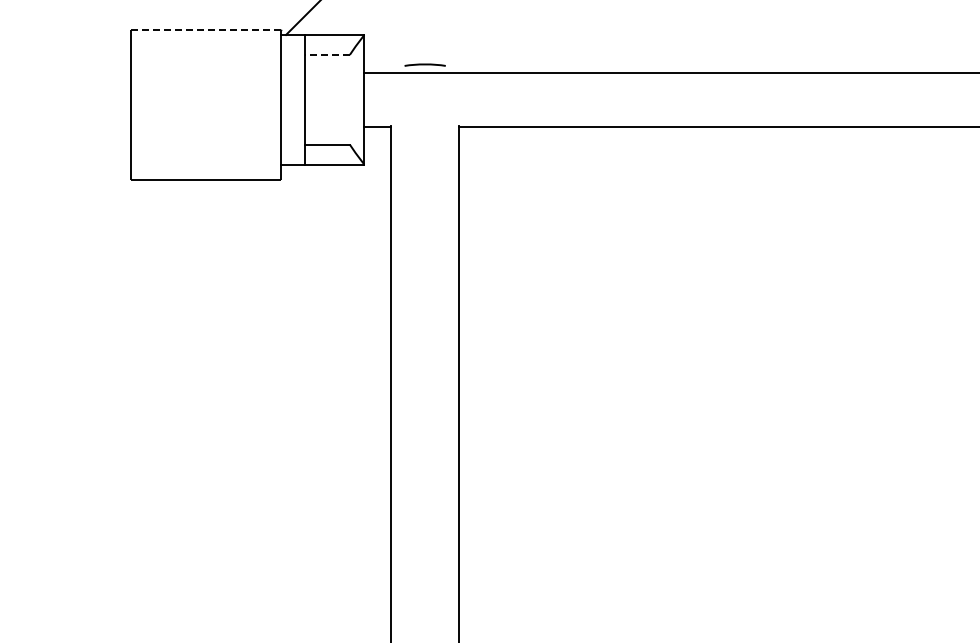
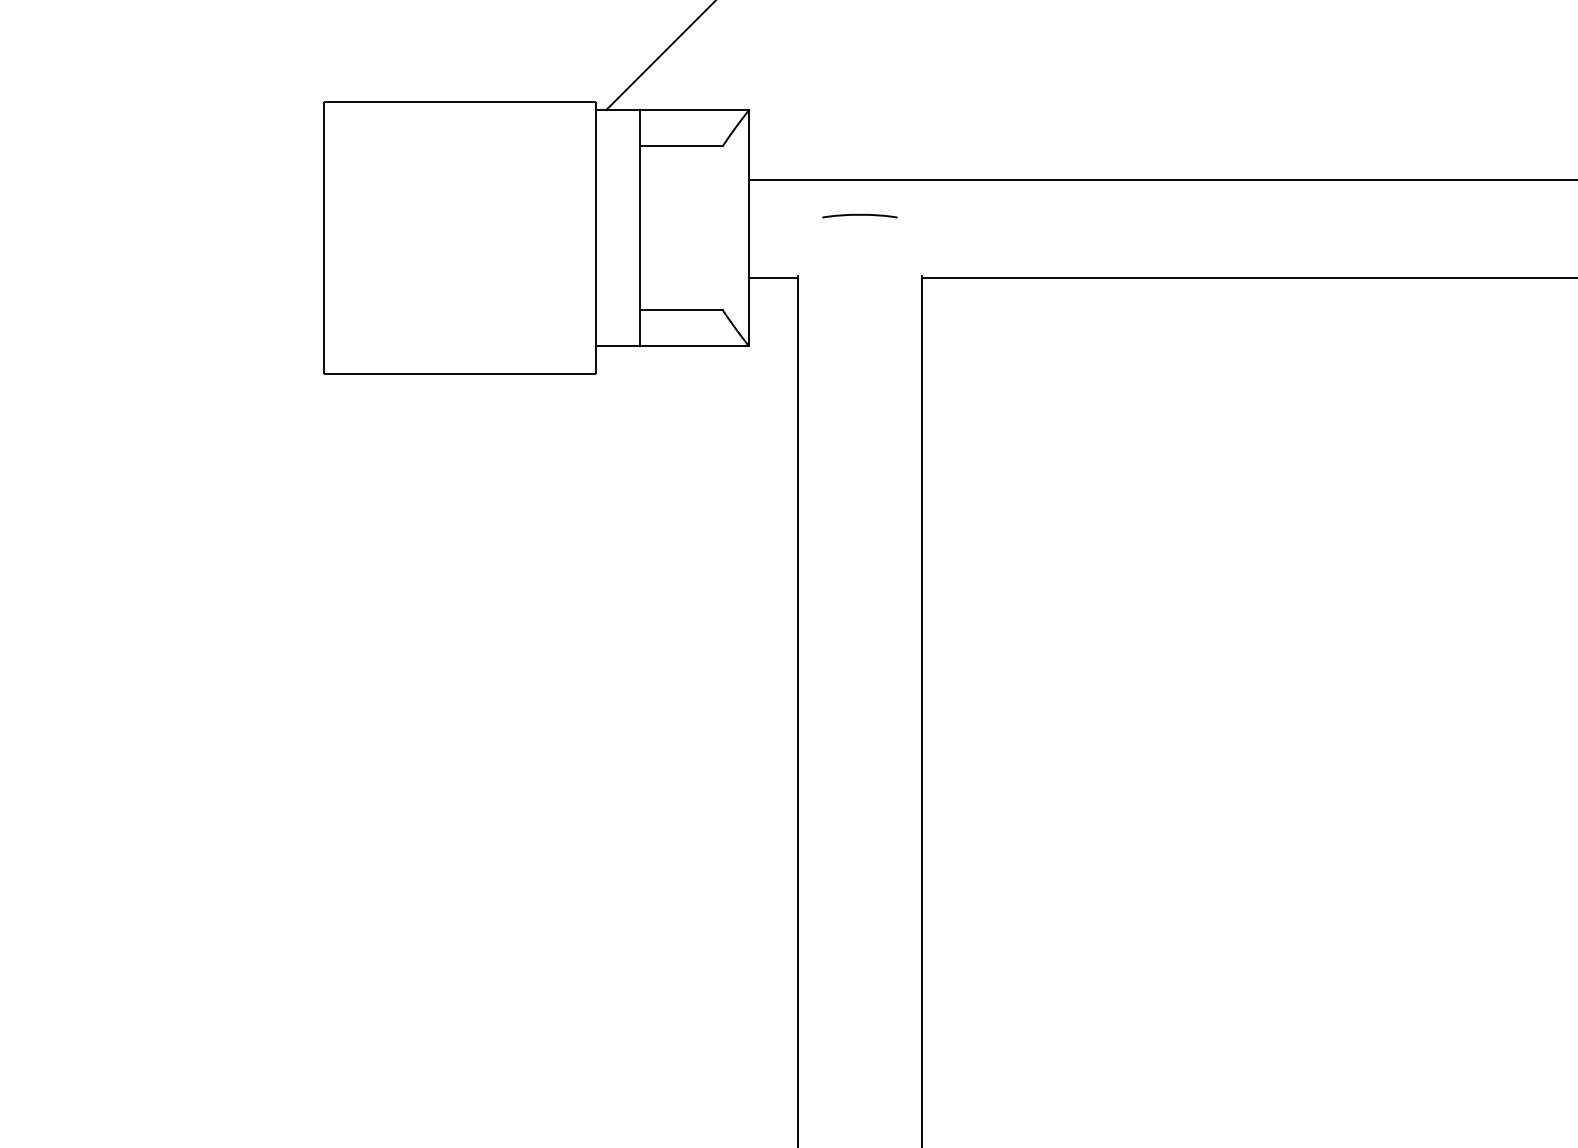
line: (206, 30) -> (461, 101), dashed -> solid
line: (327, 54) -> (681, 145), dashed -> solid
line: (424, 64) -> (858, 214), moved

